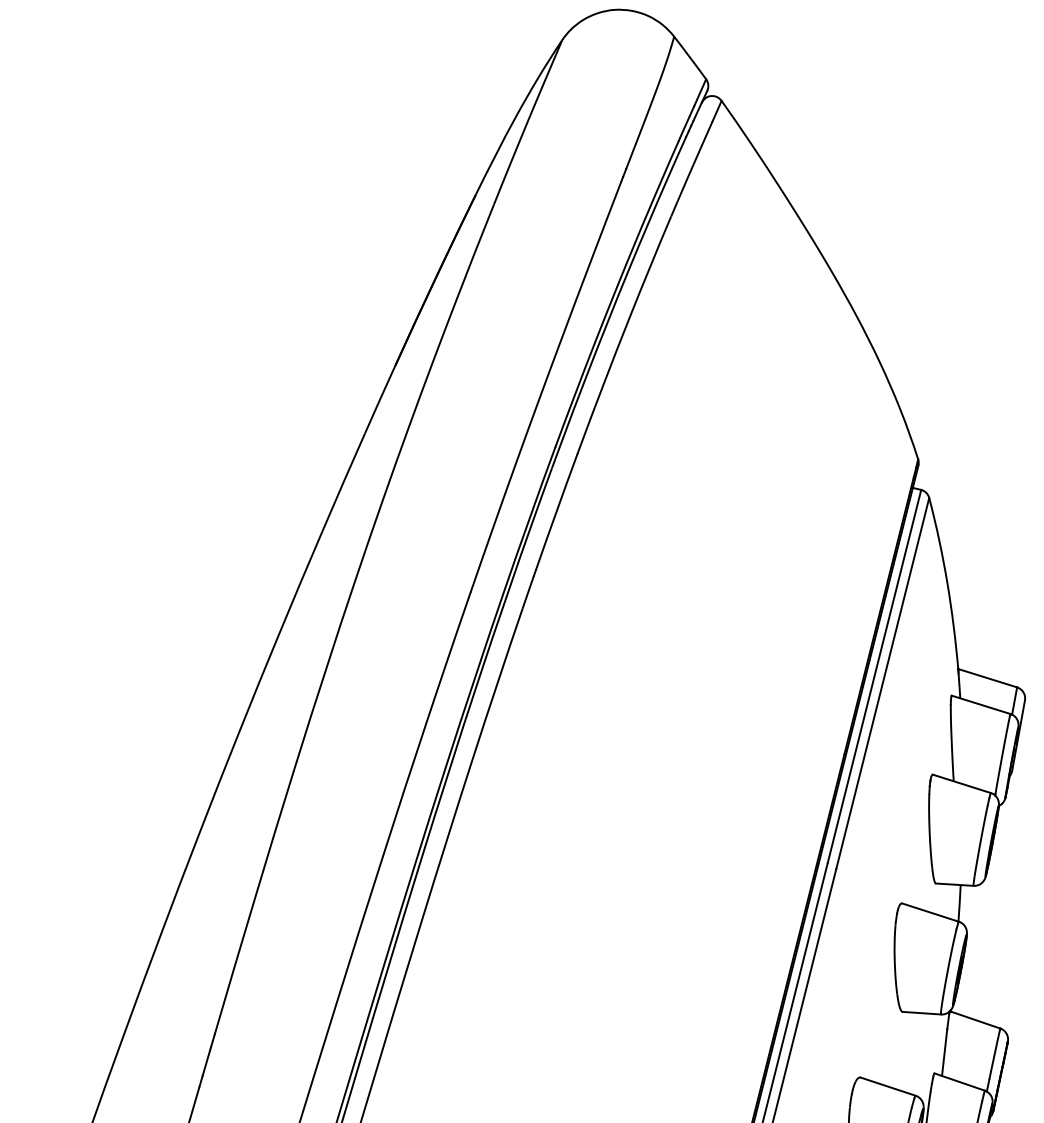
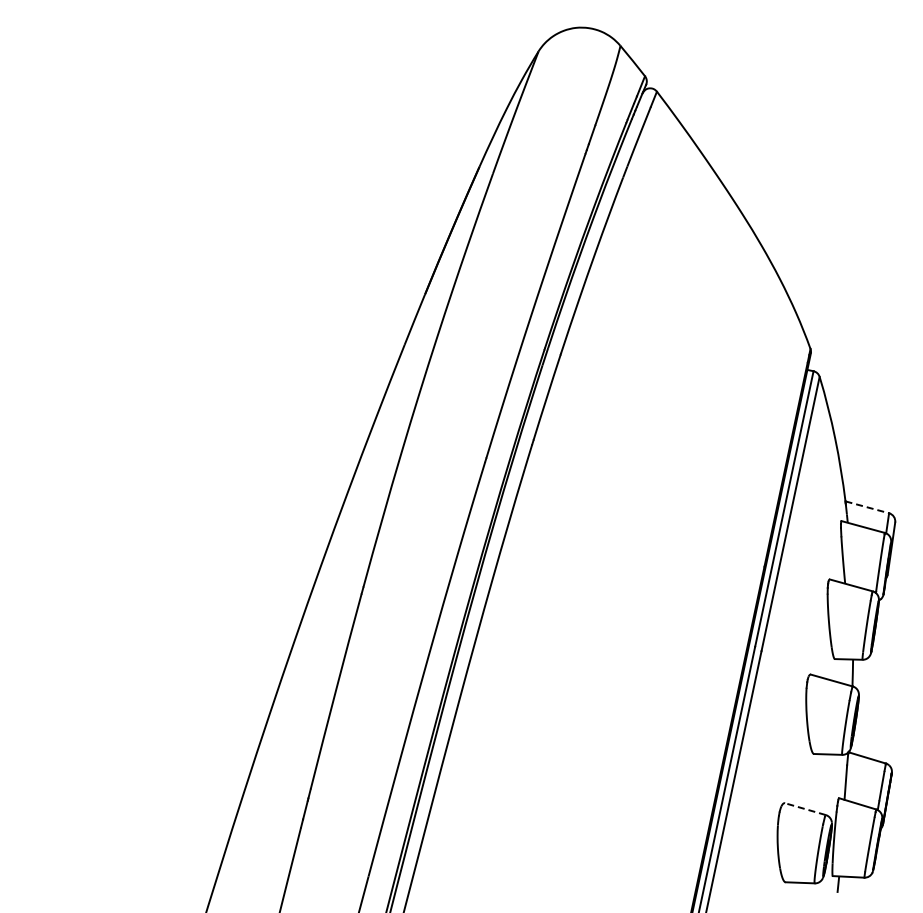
line: (987, 678) -> (867, 507), solid -> dashed
line: (886, 1087) -> (804, 809), solid -> dashed

